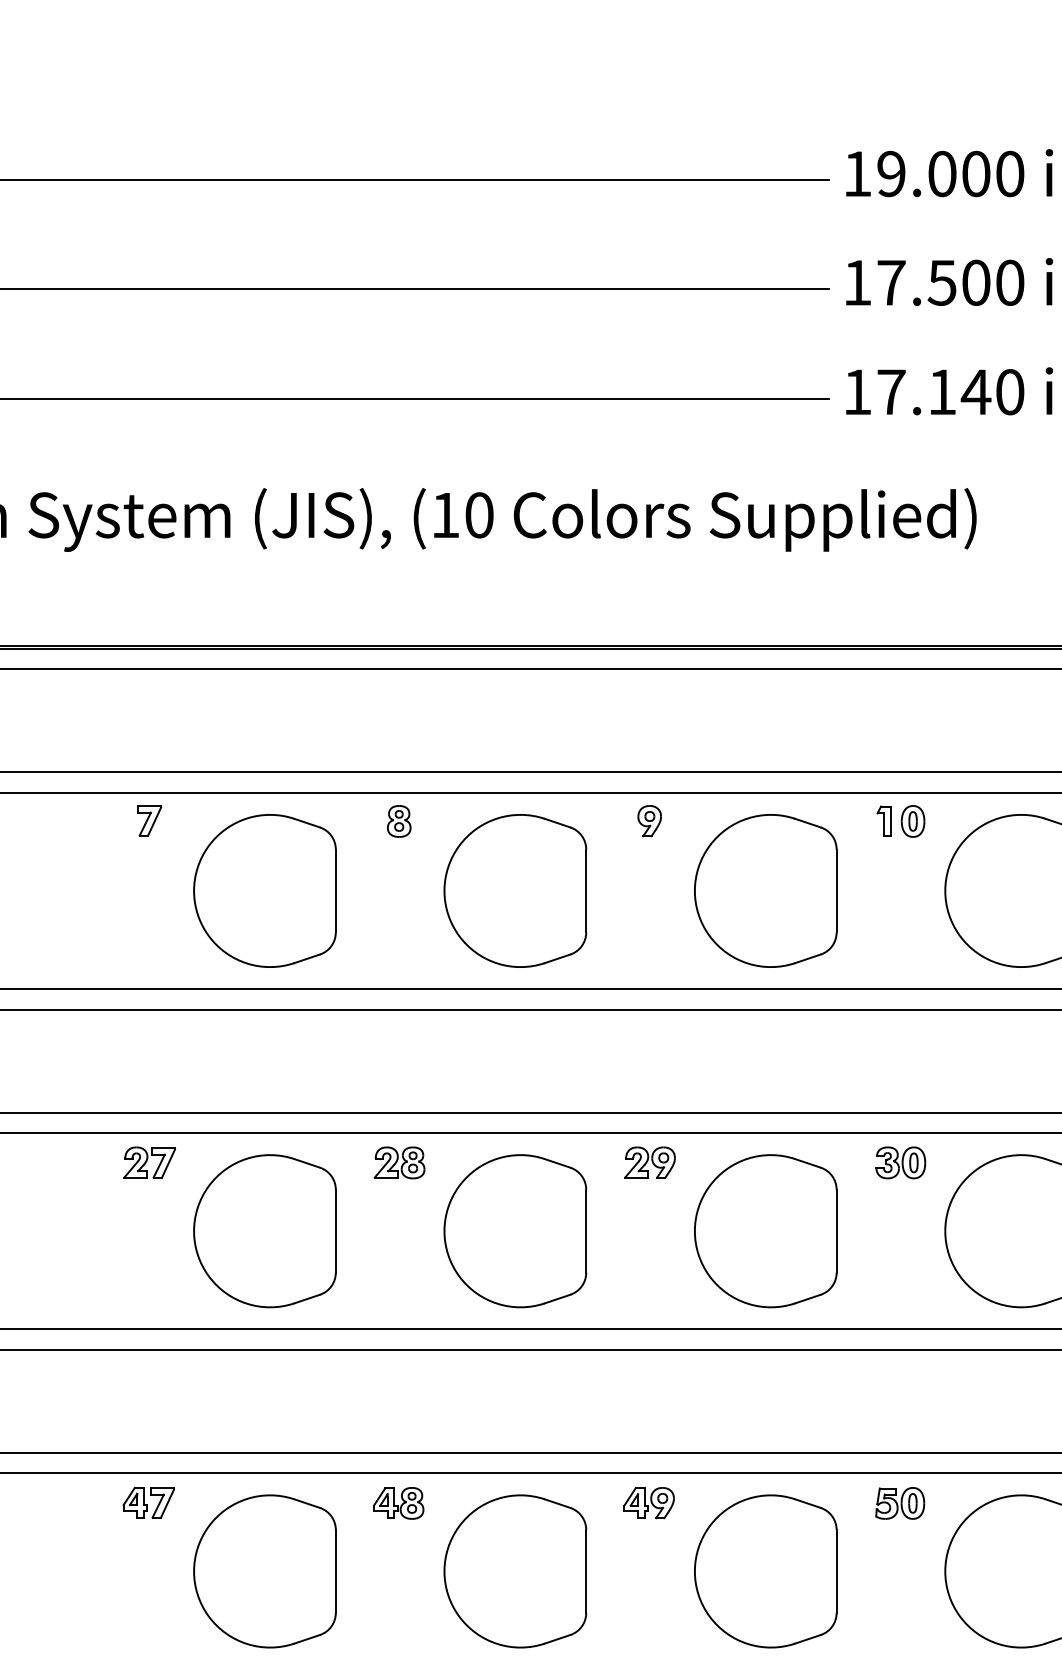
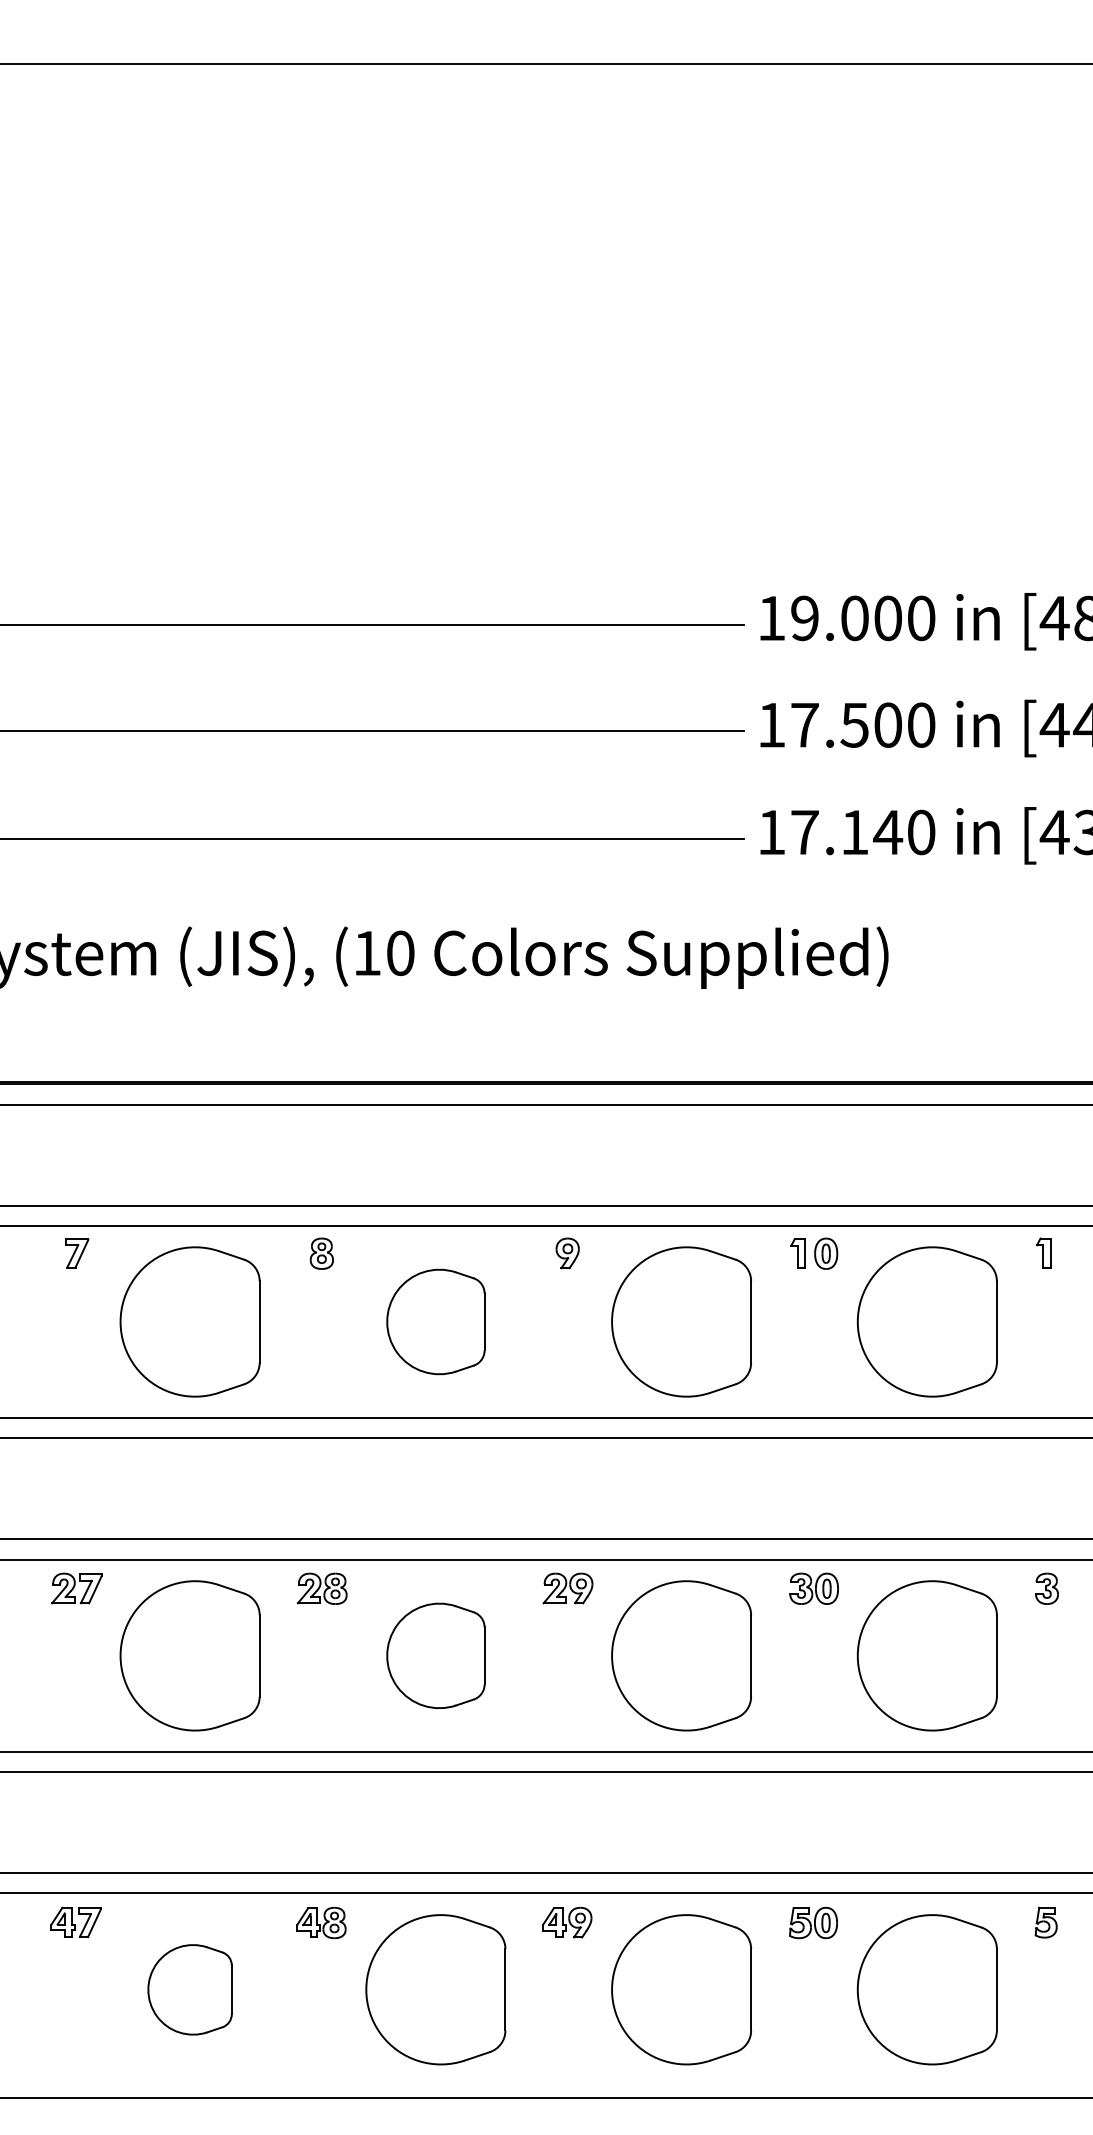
part: (514, 890) -> (435, 1321), size x0.7
part: (514, 1230) -> (435, 1655), size x0.7
part: (264, 1571) -> (189, 1989), size x0.6

